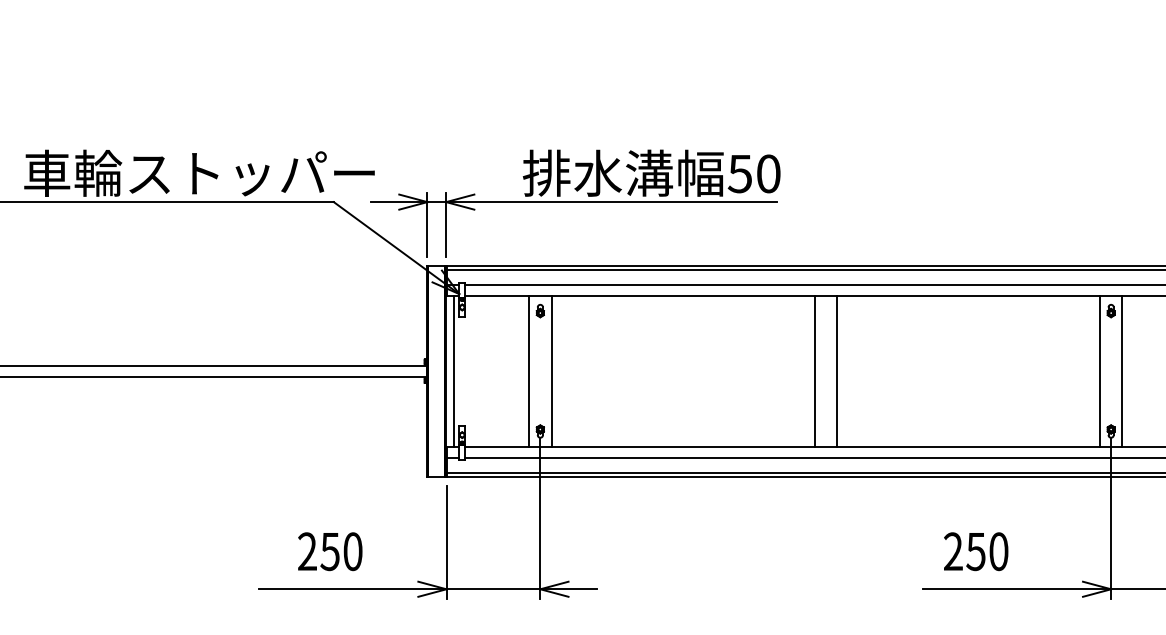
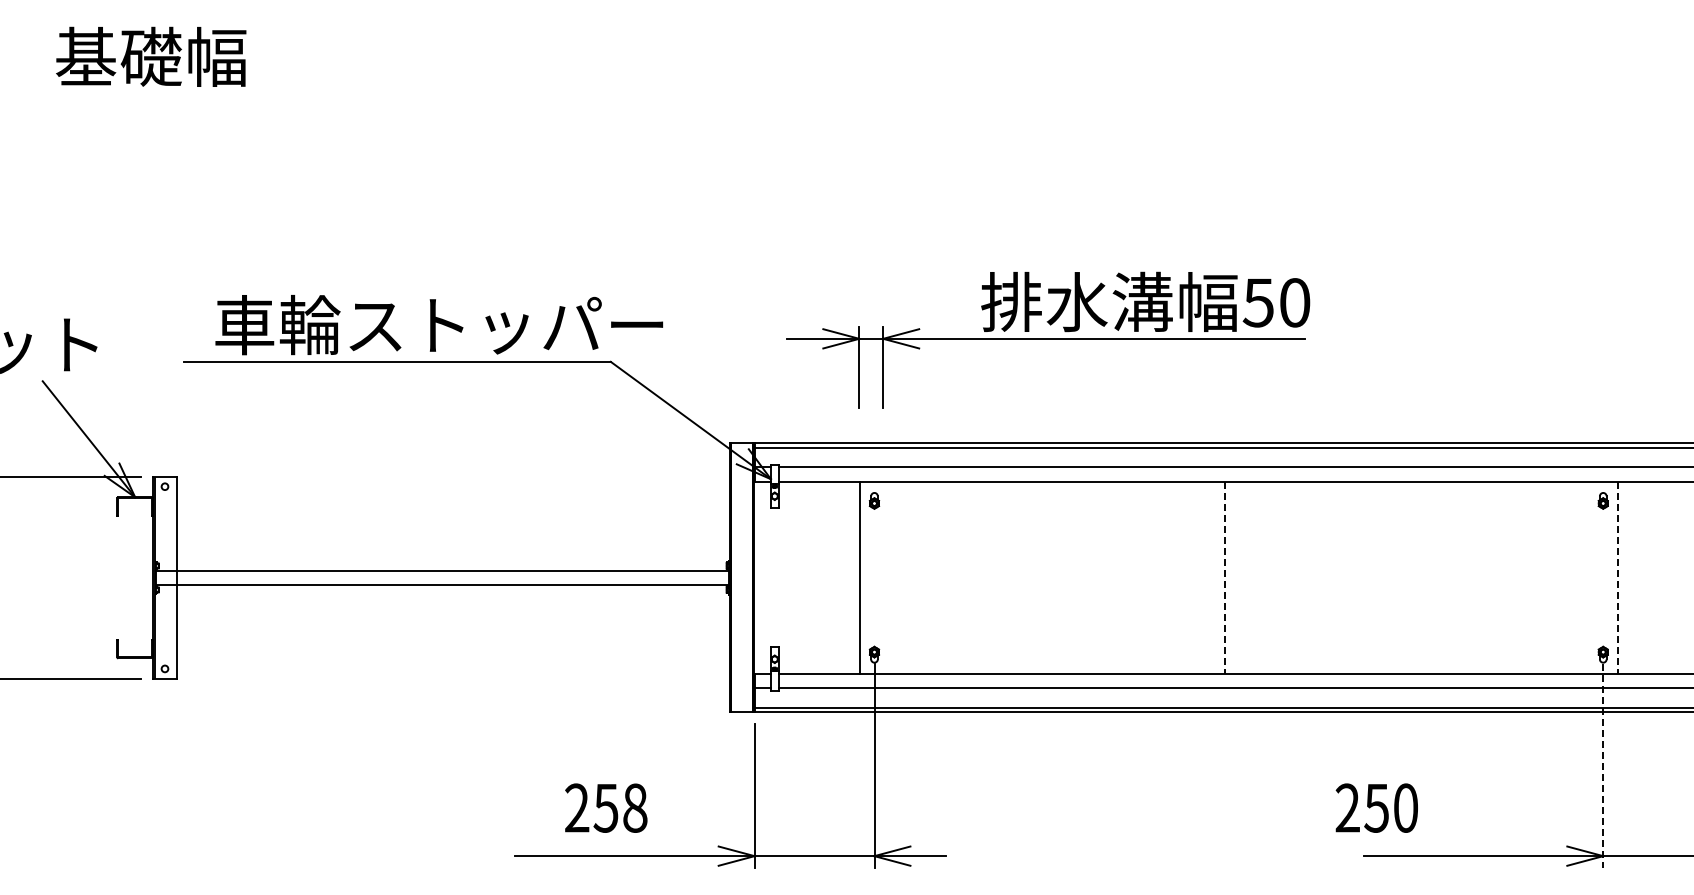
part: (575, 202) -> (1048, 339), moved
line: (454, 371) -> (764, 577), removed
line: (551, 371) -> (888, 577), removed
line: (814, 371) -> (1224, 578), solid -> dashed
line: (837, 371) -> (1253, 577), removed
line: (1099, 371) -> (1588, 577), removed
line: (1122, 371) -> (1617, 578), solid -> dashed
line: (1111, 519) -> (1603, 766), solid -> dashed
text: (353, 551) -> (635, 807), 250 -> 258
text: (975, 551) -> (1376, 807), moved

